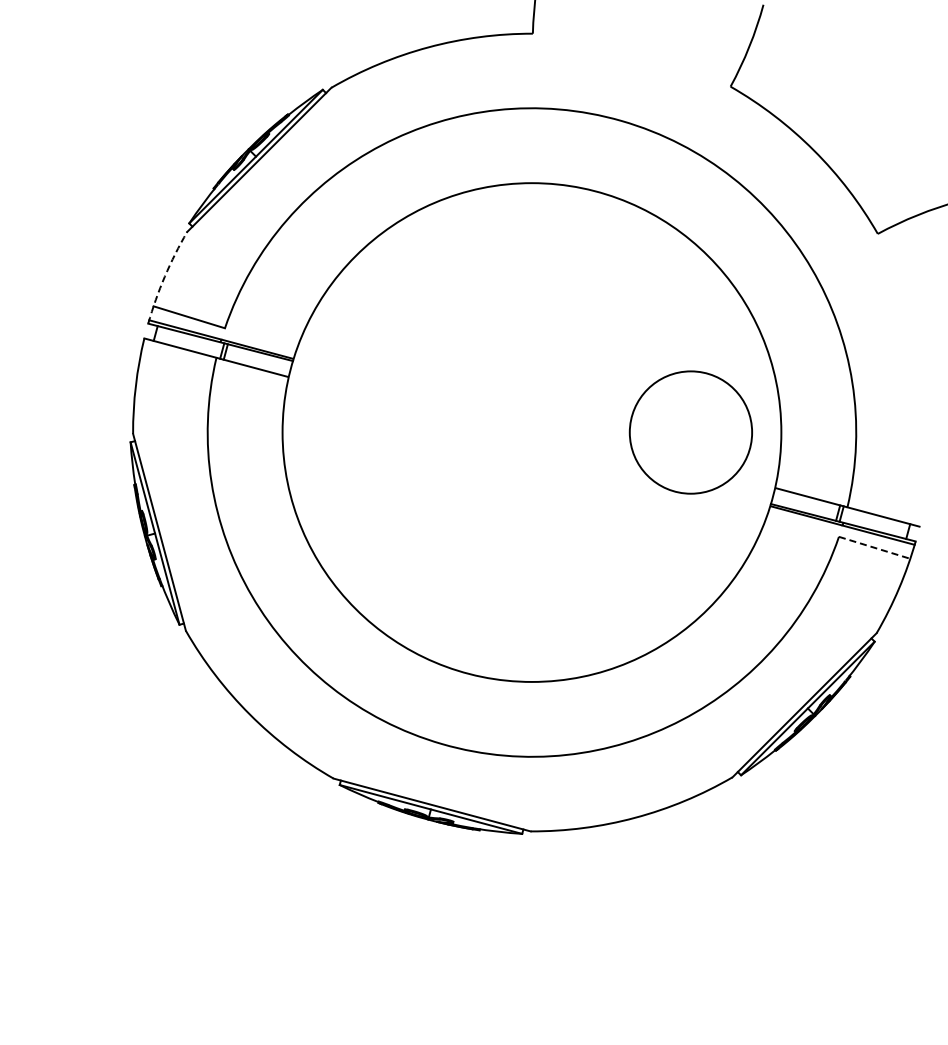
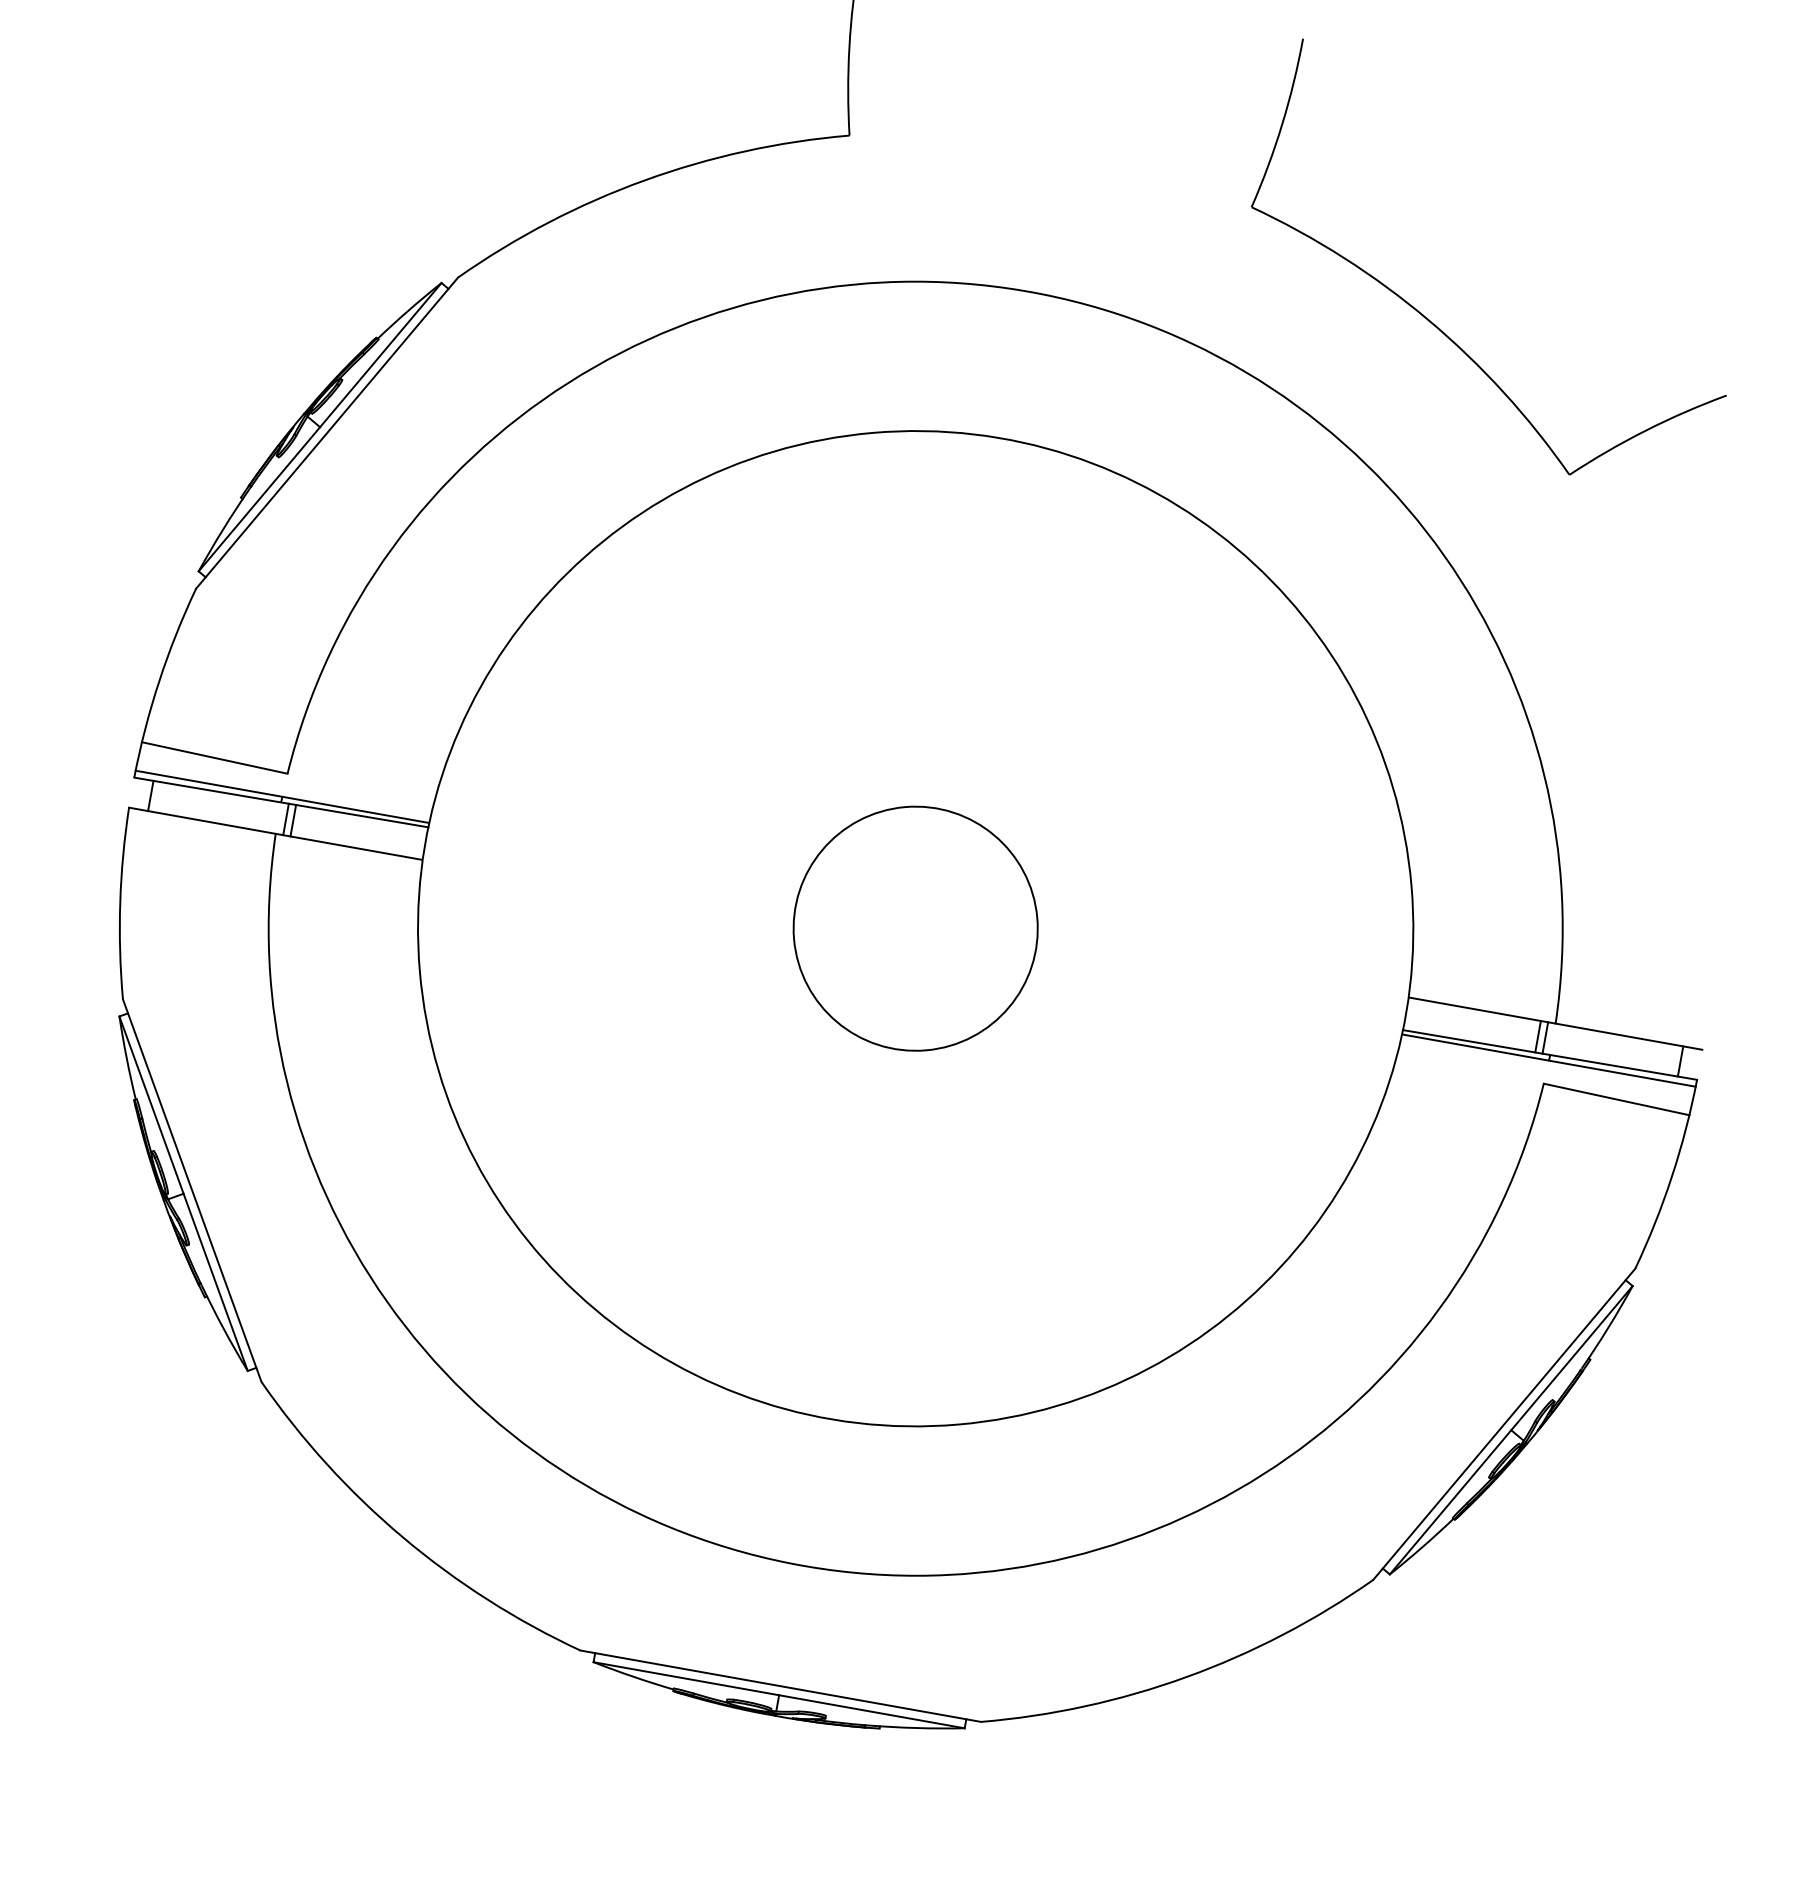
arc: (164, 276) -> (158, 681), dashed -> solid
circle: (690, 432) -> (914, 928), moved
line: (875, 547) -> (1618, 1098), dashed -> solid

